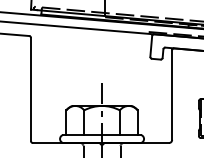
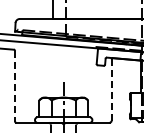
line: (31, 89) -> (15, 86), solid -> dashed
line: (171, 95) -> (111, 90), solid -> dashed

